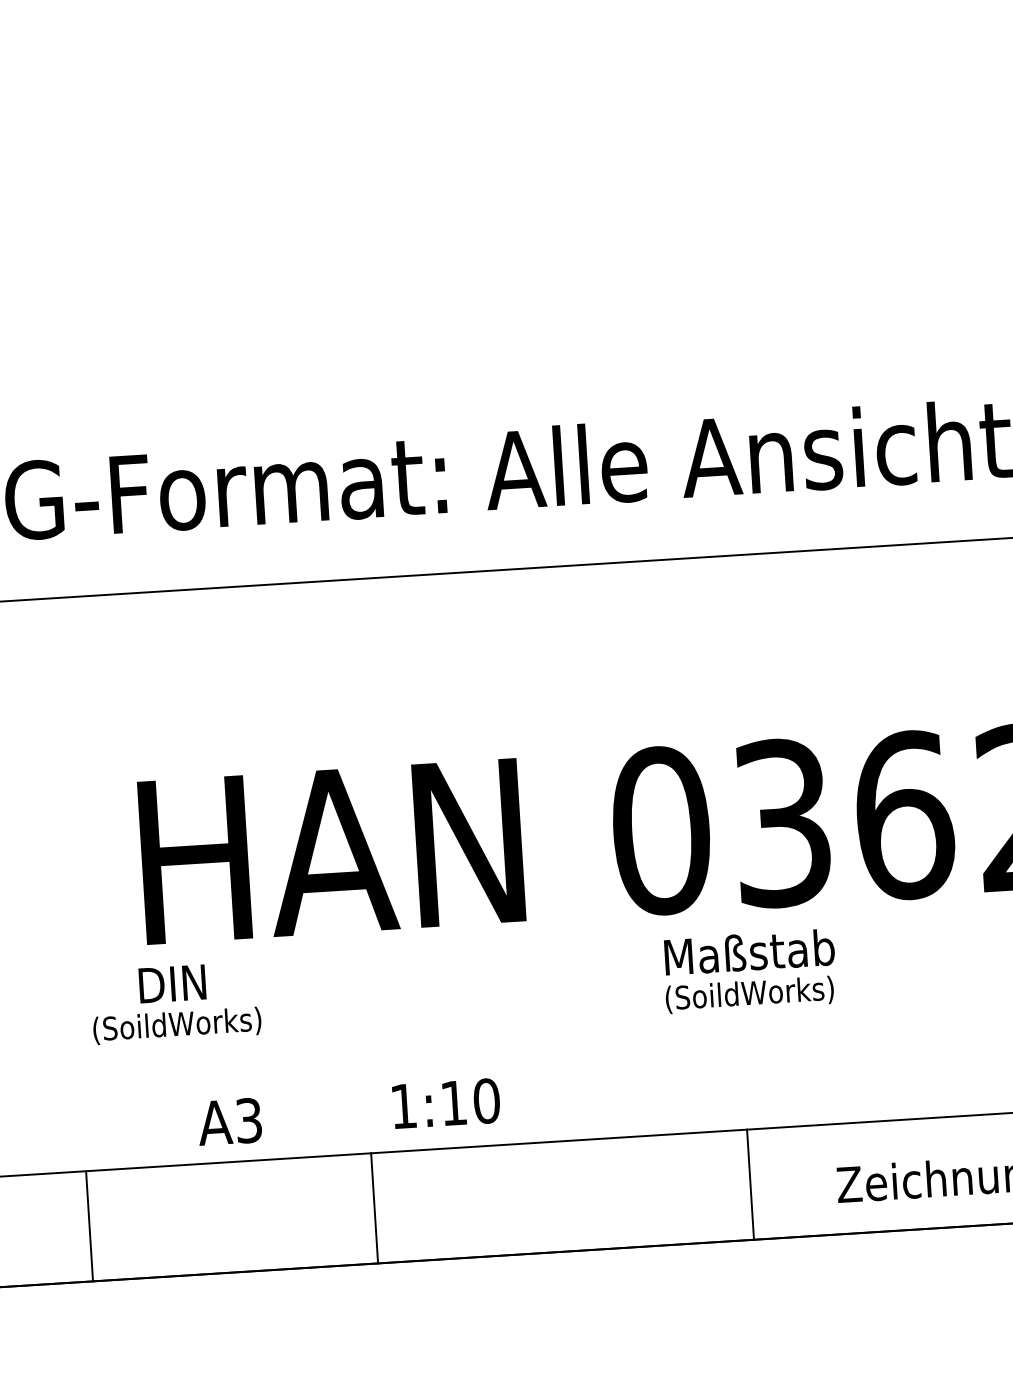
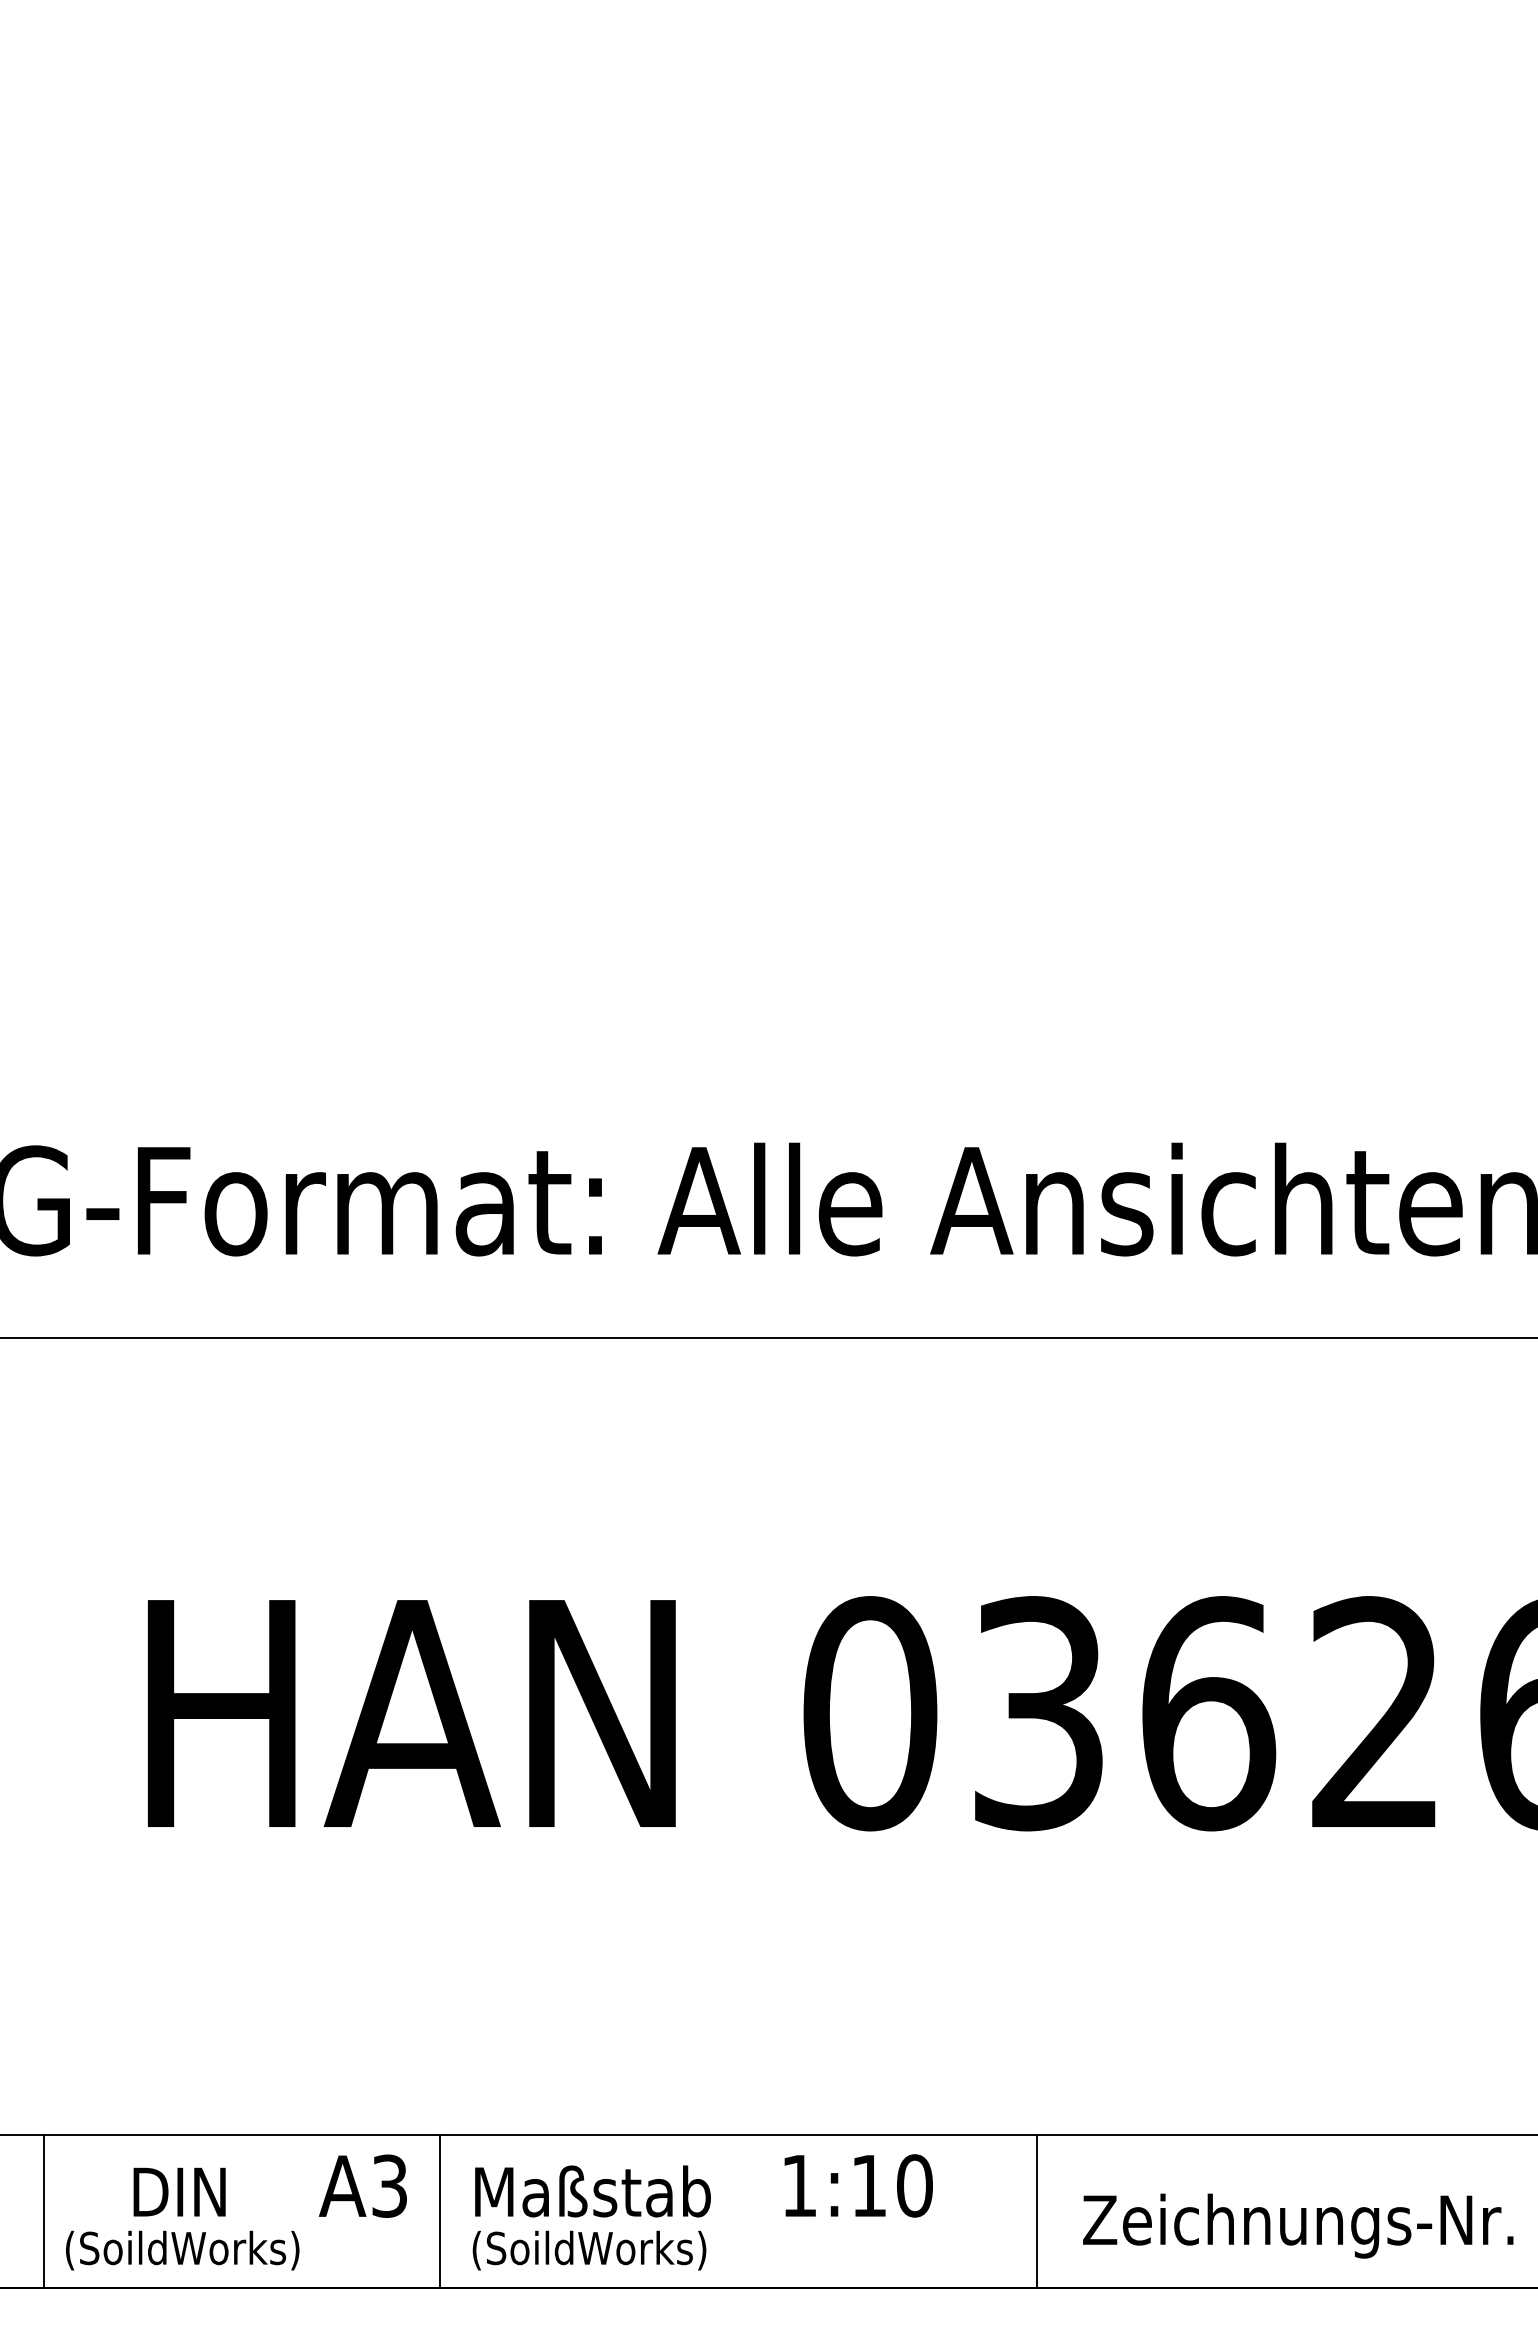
text: (749, 970) -> (591, 2217), moved
text: (175, 1002) -> (182, 2218), moved
text: (446, 1103) -> (858, 2185), moved
text: (229, 1121) -> (362, 2185), moved
line: (750, 1184) -> (1036, 2211), moved

